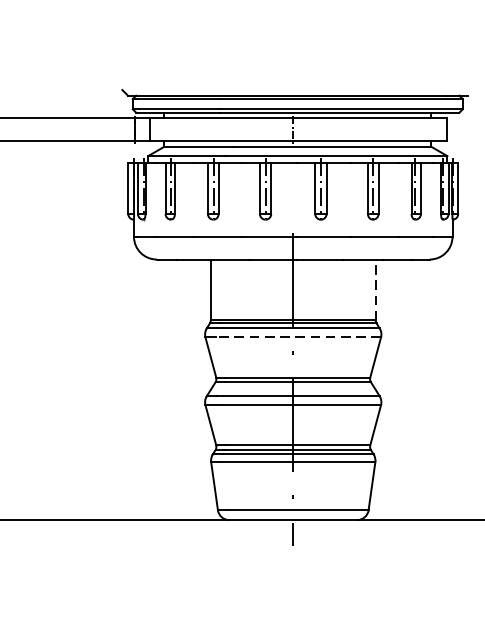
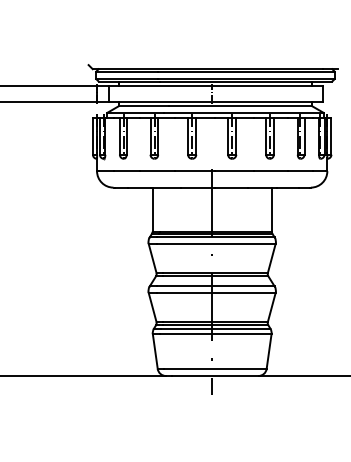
line: (375, 289) -> (271, 209), dashed -> solid
line: (299, 336) -> (216, 243), dashed -> solid

